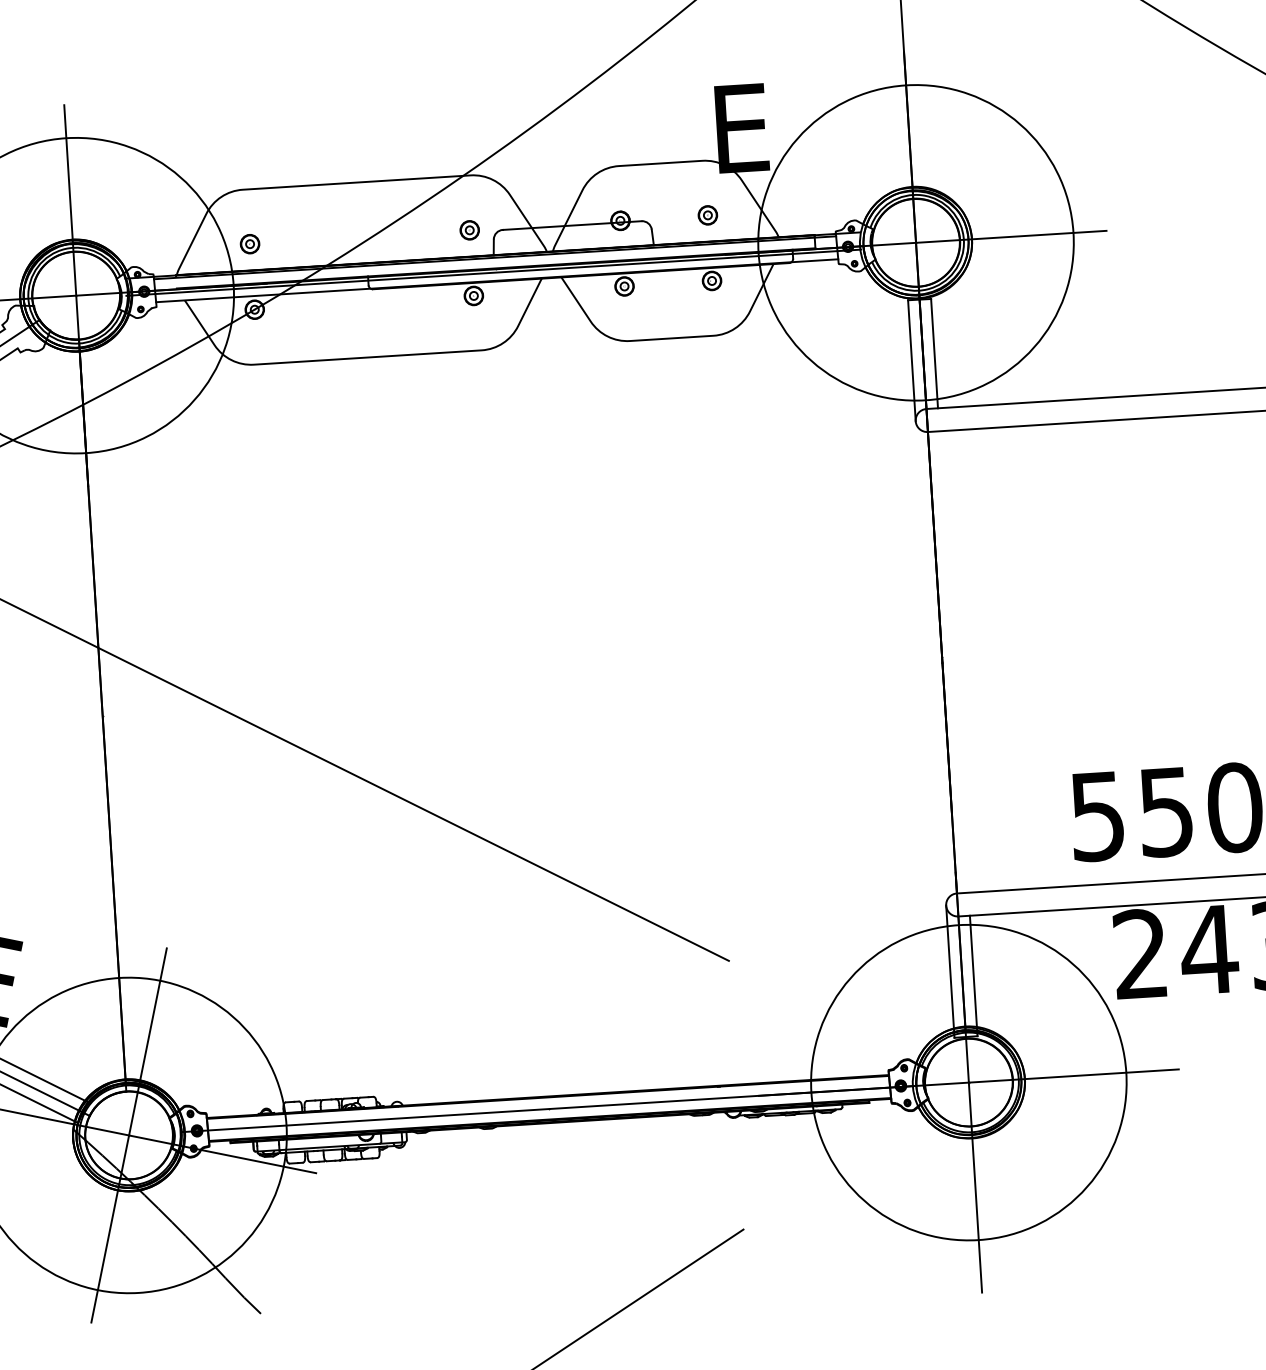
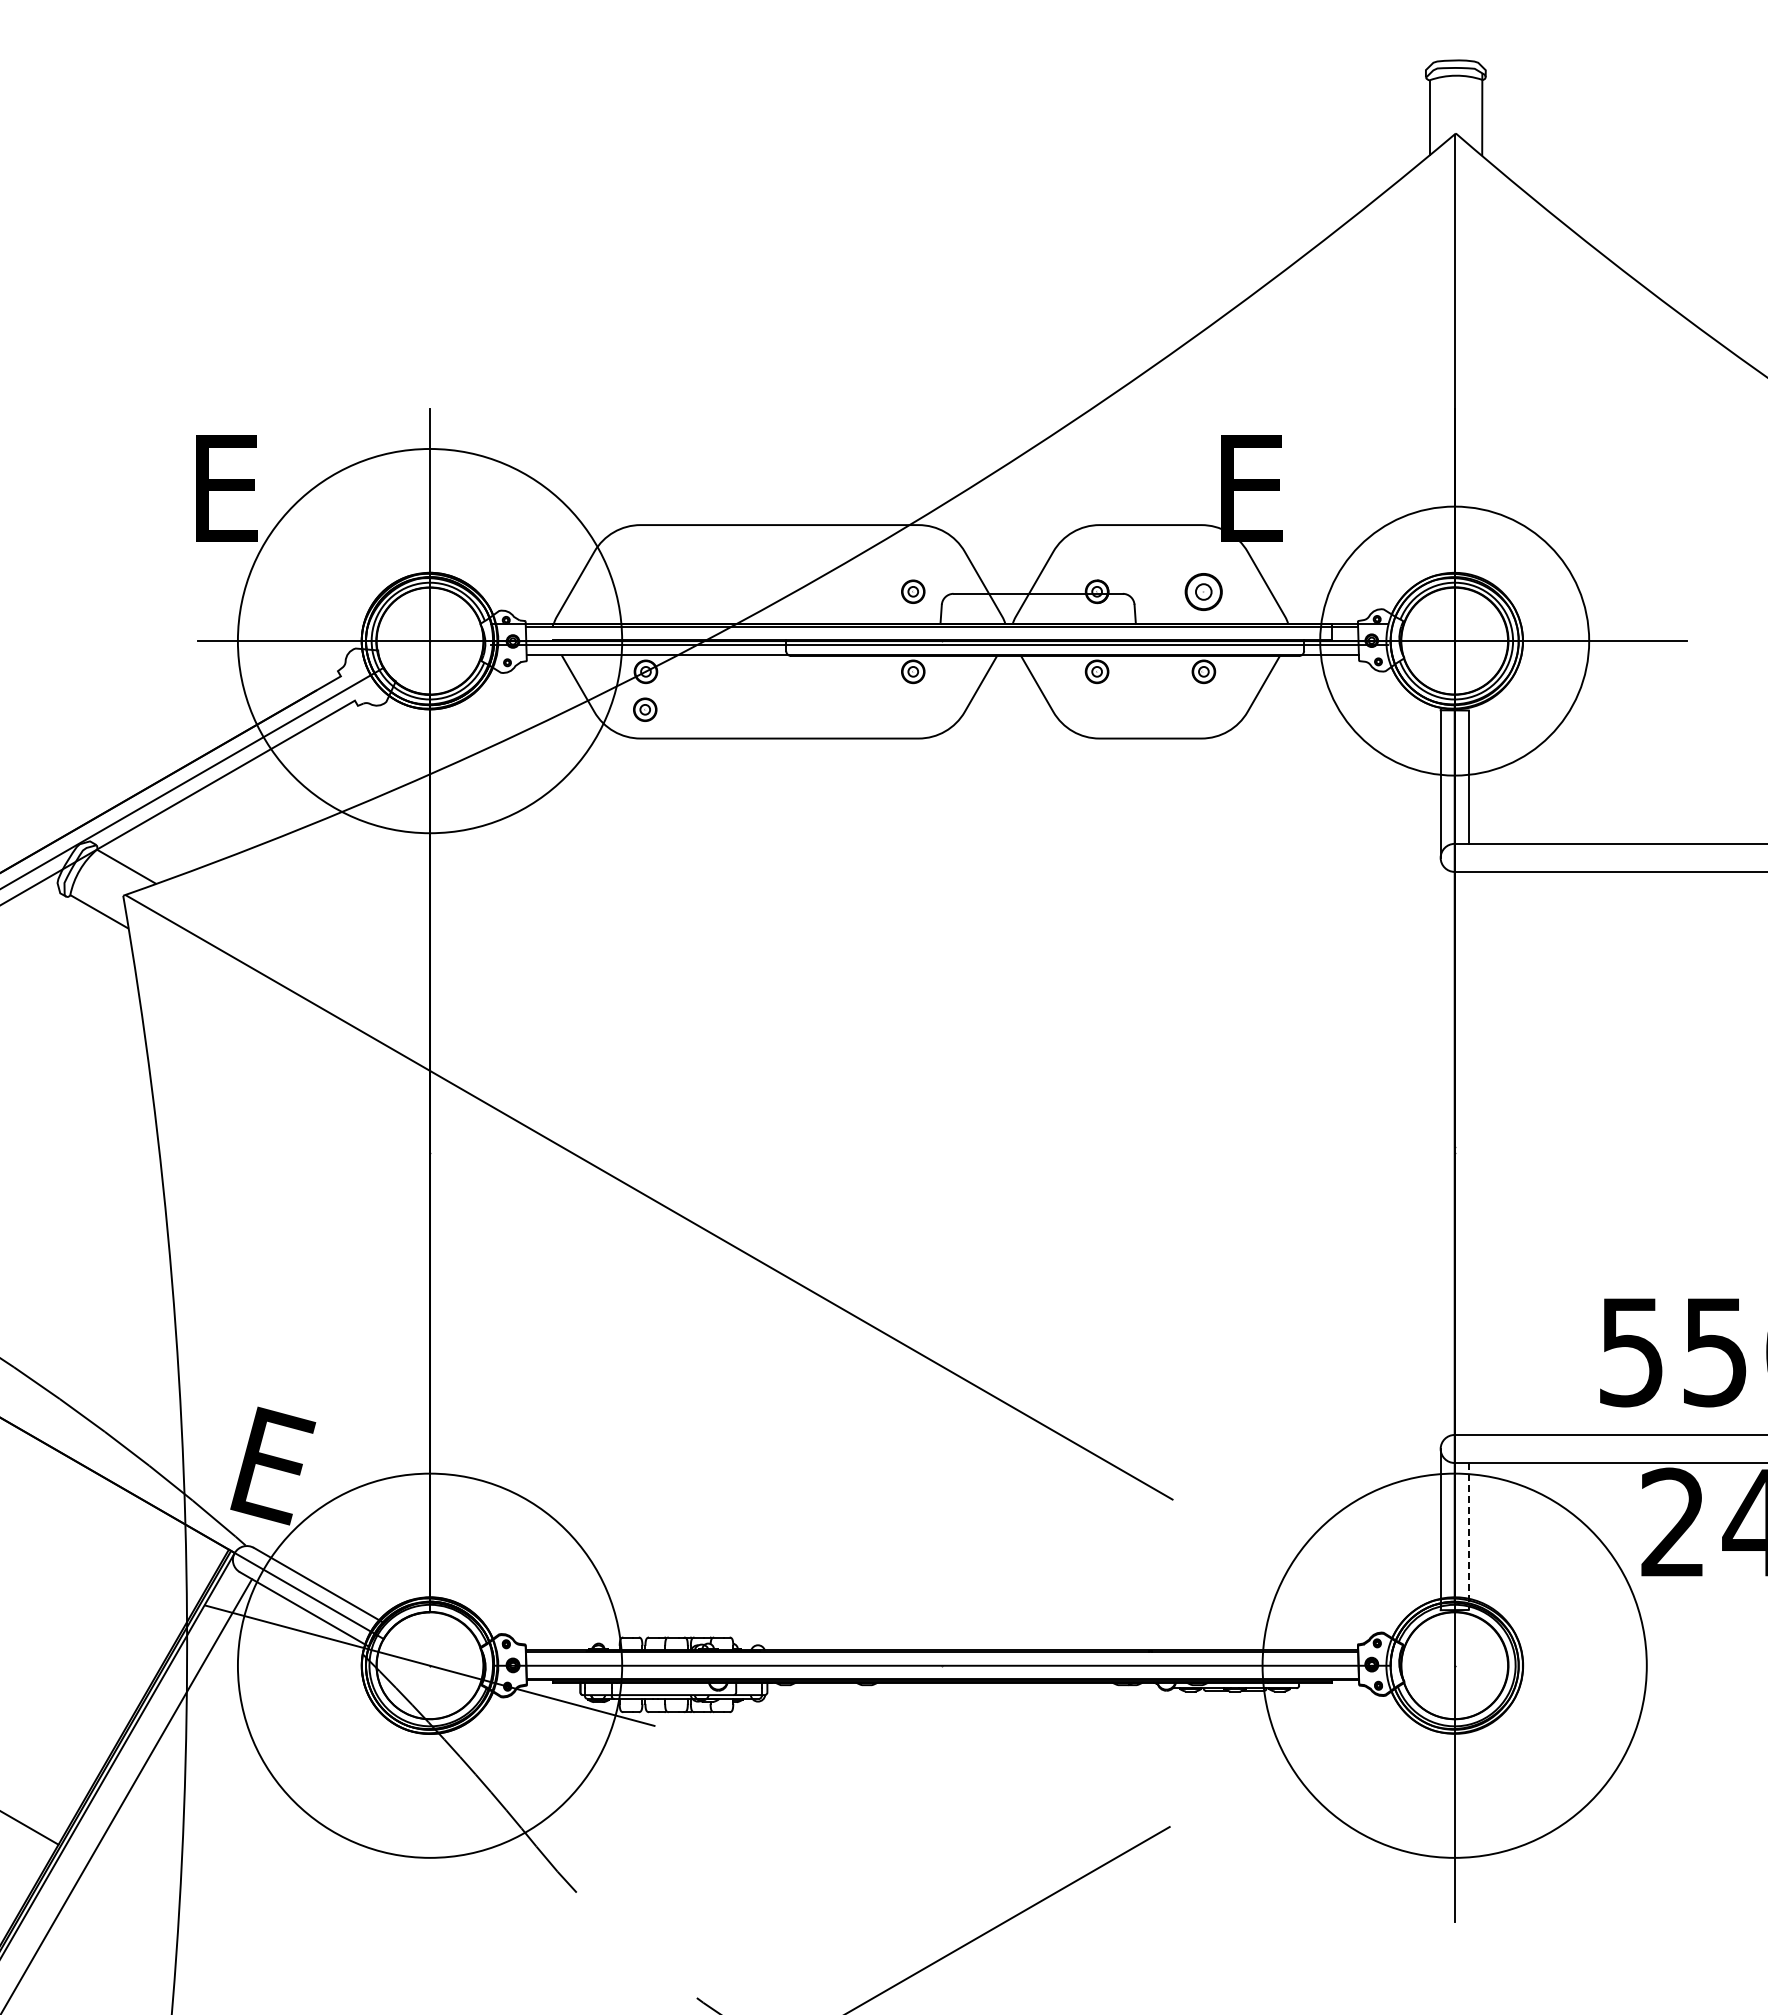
part: (707, 215) -> (1203, 591), size x1.6
circle: (915, 242) -> (1454, 640), size x0.7
part: (250, 243) -> (645, 709), moved
line: (973, 976) -> (1468, 1537), solid -> dashed
line: (968, 1082) -> (1454, 1665), removed
line: (128, 1135) -> (429, 1665), removed

